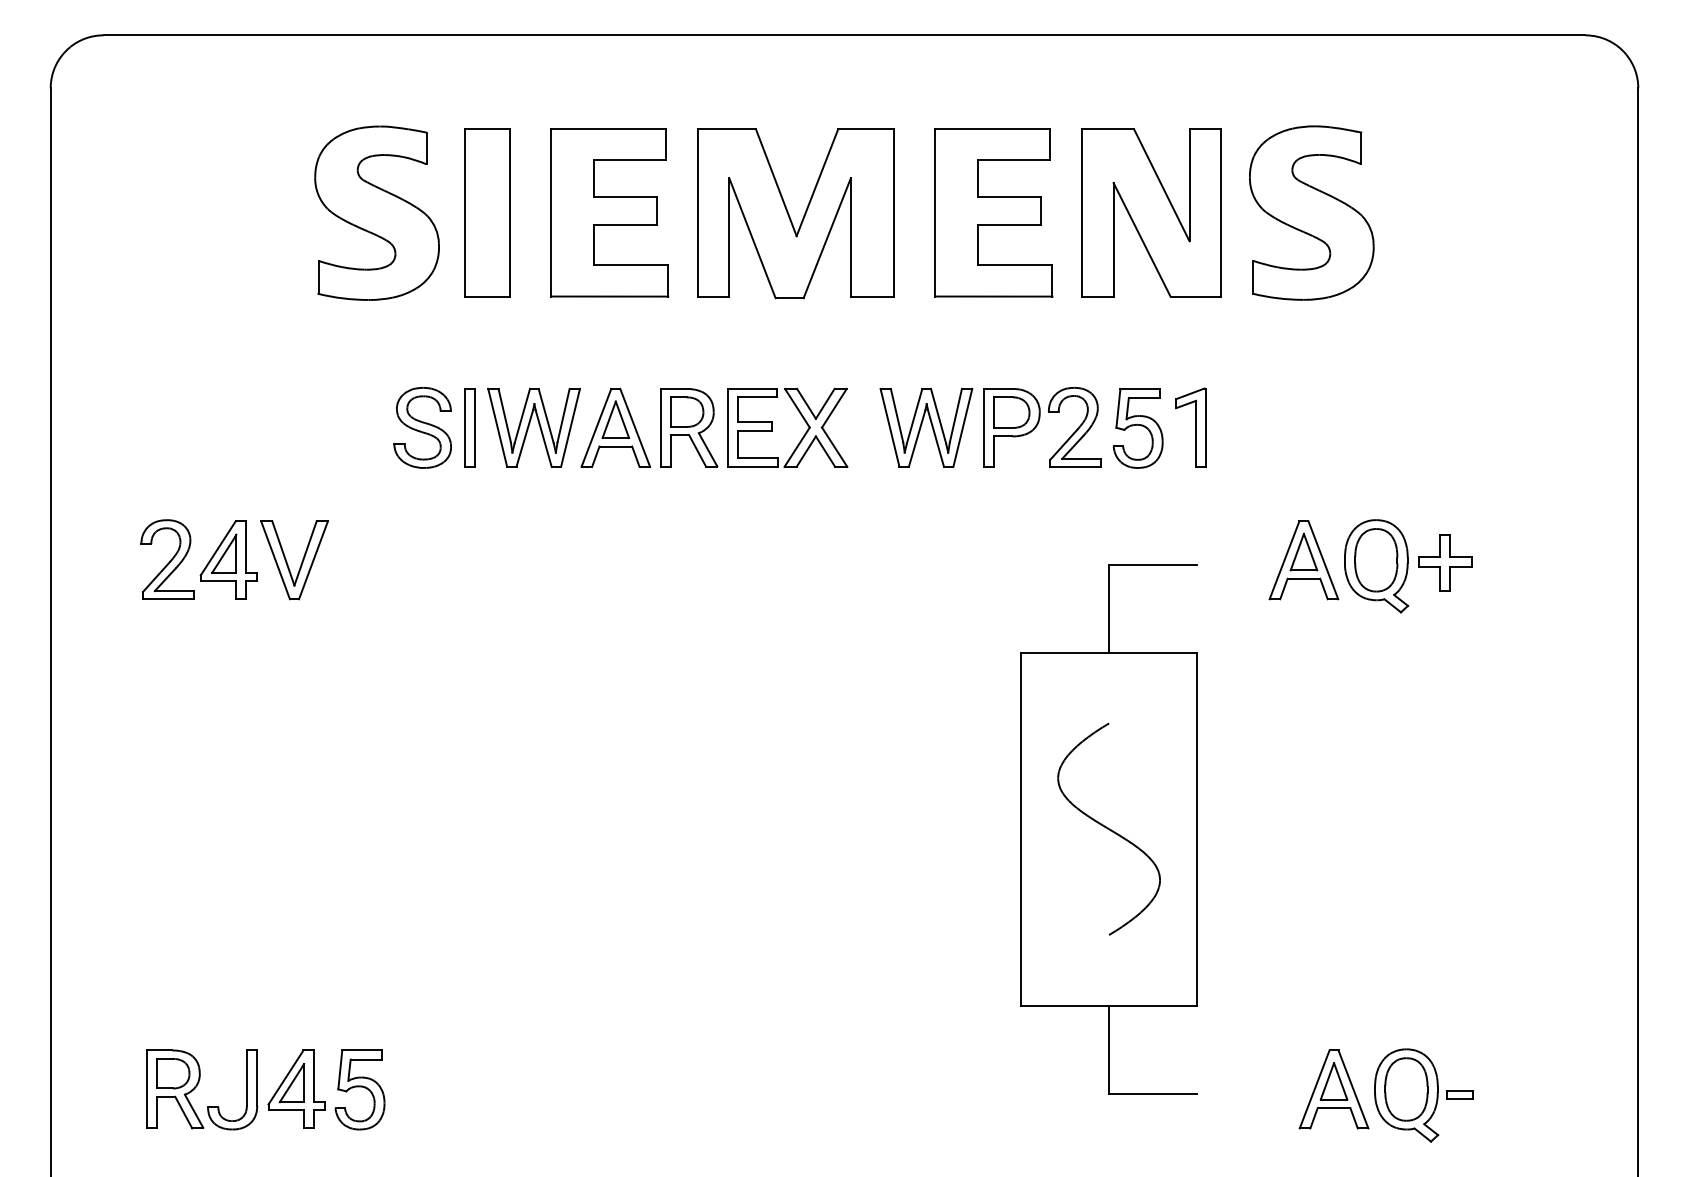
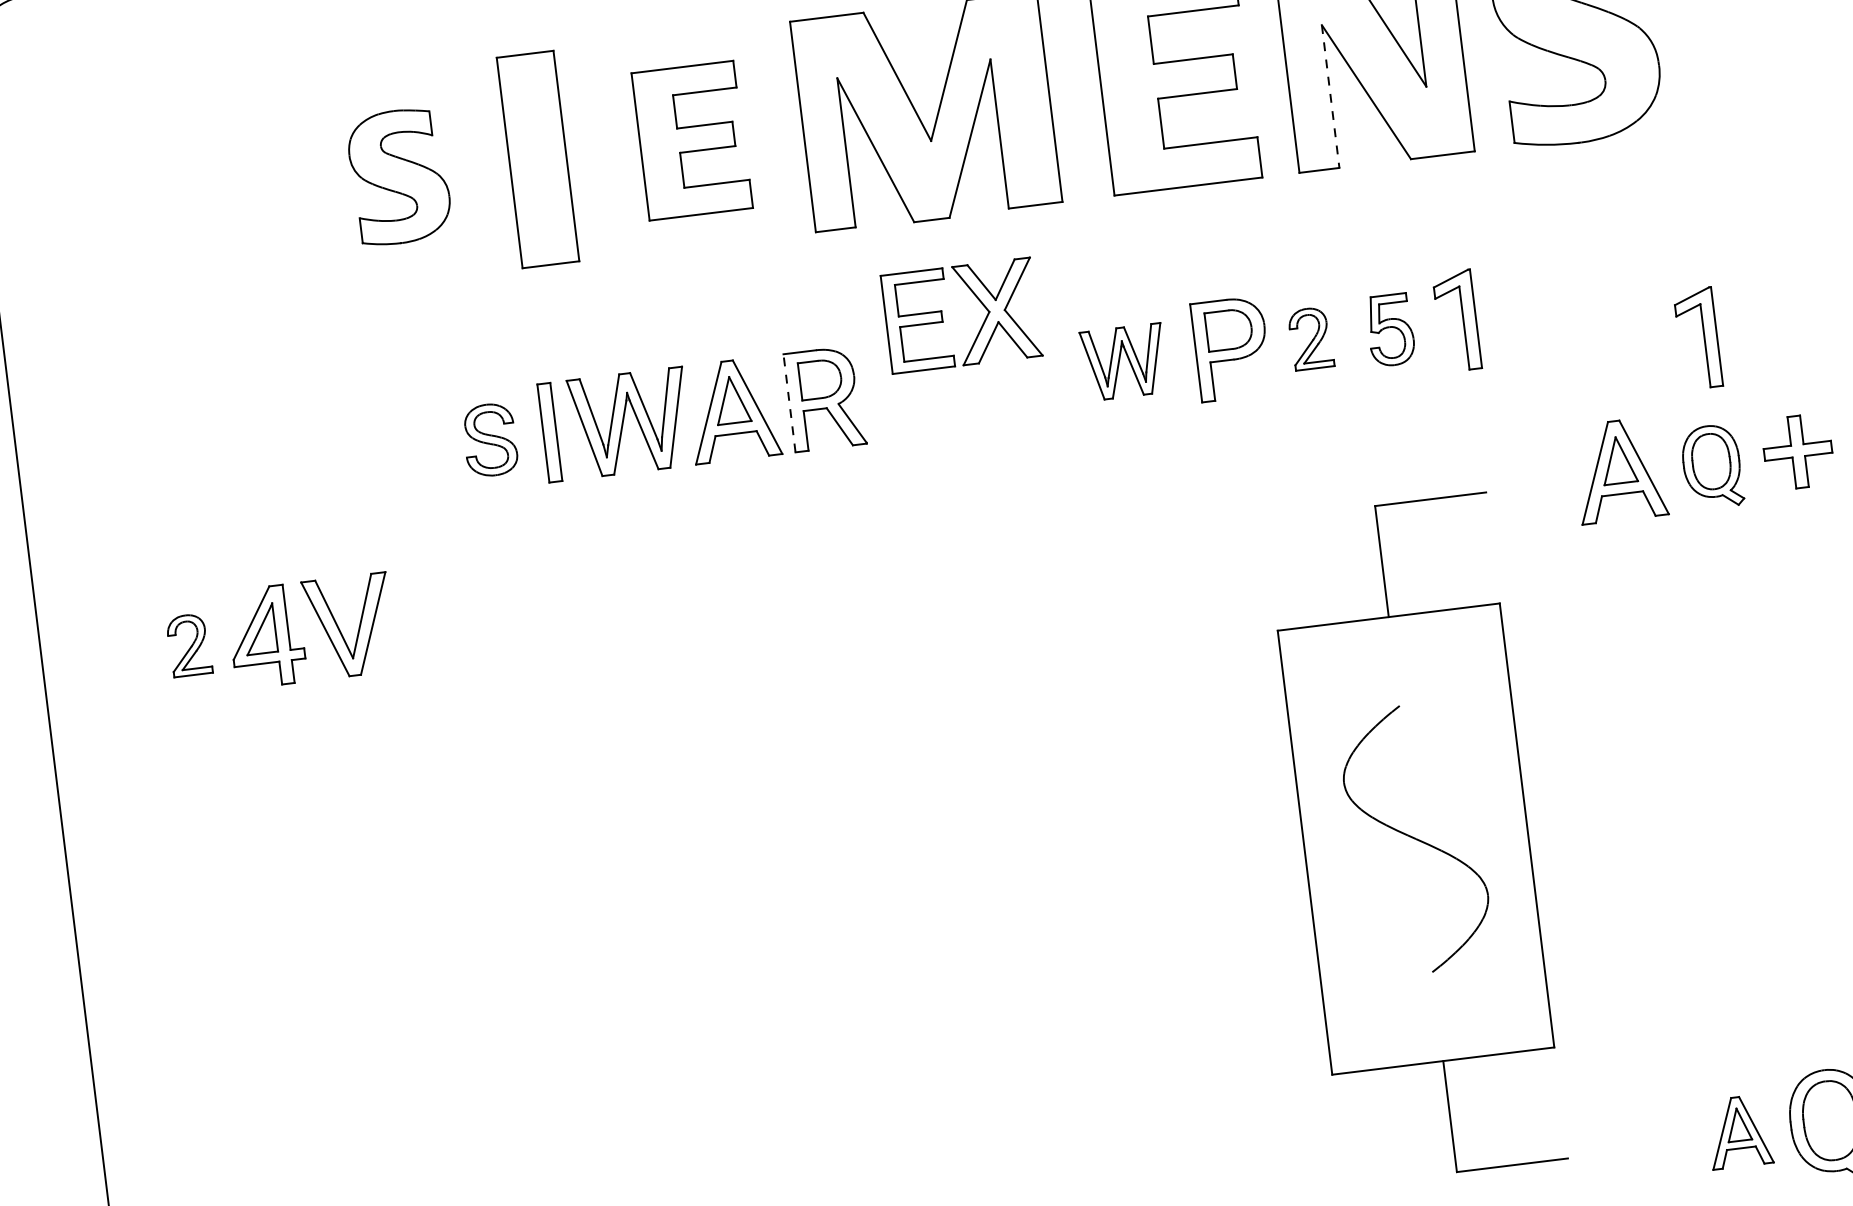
part: (376, 212) -> (398, 176), size x0.6
part: (609, 212) -> (691, 140), size x0.7
line: (1113, 239) -> (1330, 96), solid -> dashed
part: (422, 427) -> (489, 439), size x0.7
line: (660, 427) -> (789, 402), solid -> dashed
part: (772, 427) -> (942, 317), moved
part: (926, 427) -> (1124, 361), size x0.7
part: (1074, 427) -> (1310, 338), size x0.6
part: (1137, 428) -> (1389, 330), size x0.7
part: (1377, 464) -> (1697, 338), added
part: (167, 559) -> (189, 645), size x0.6
part: (1376, 566) -> (1711, 467), size x0.7
part: (1333, 1089) -> (1738, 1131), size x0.7

